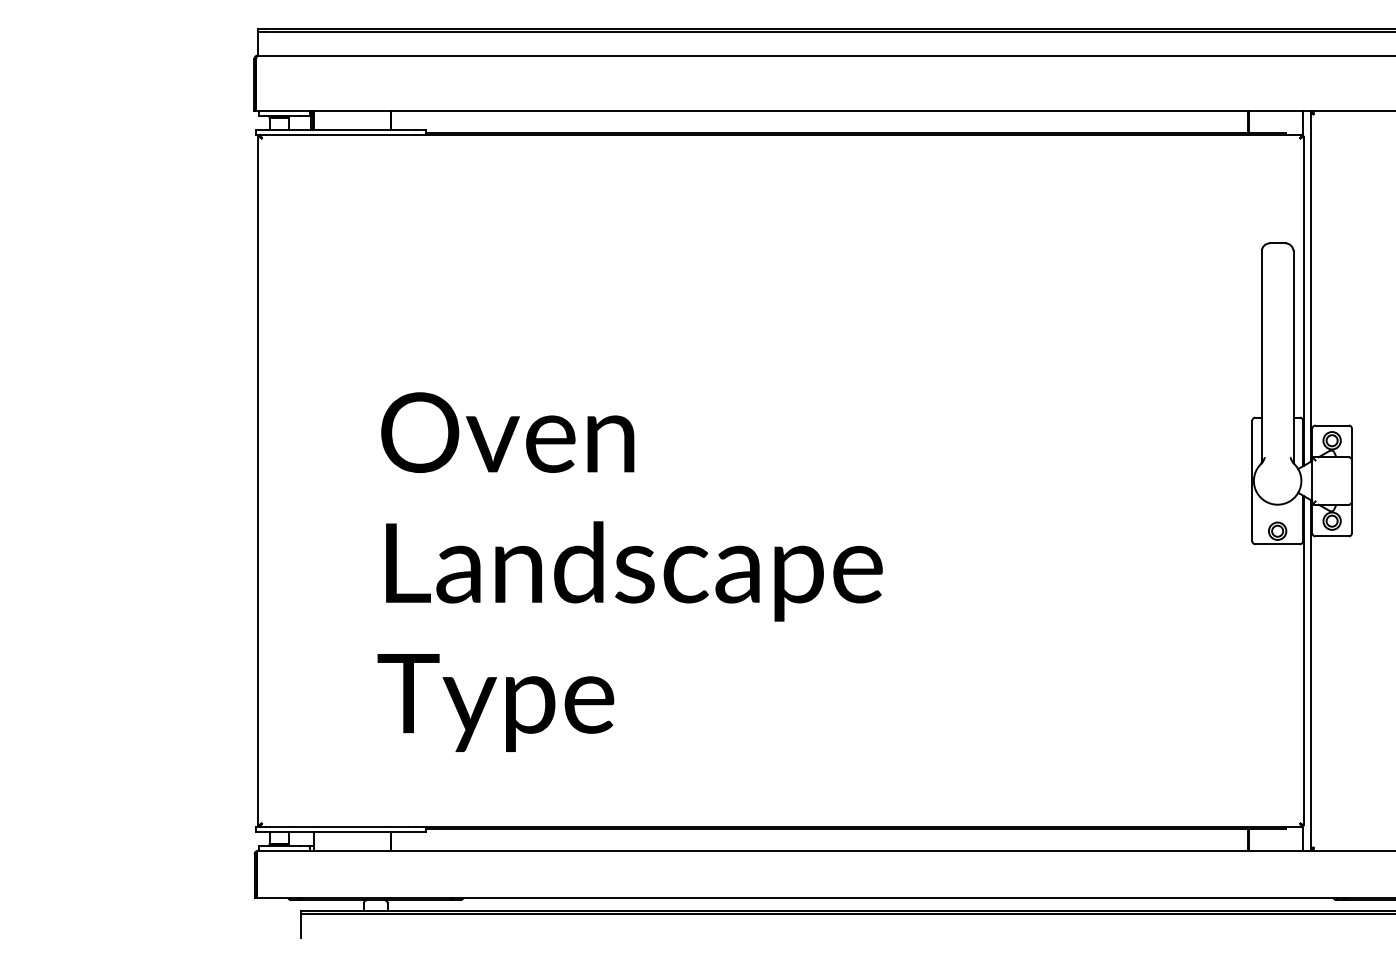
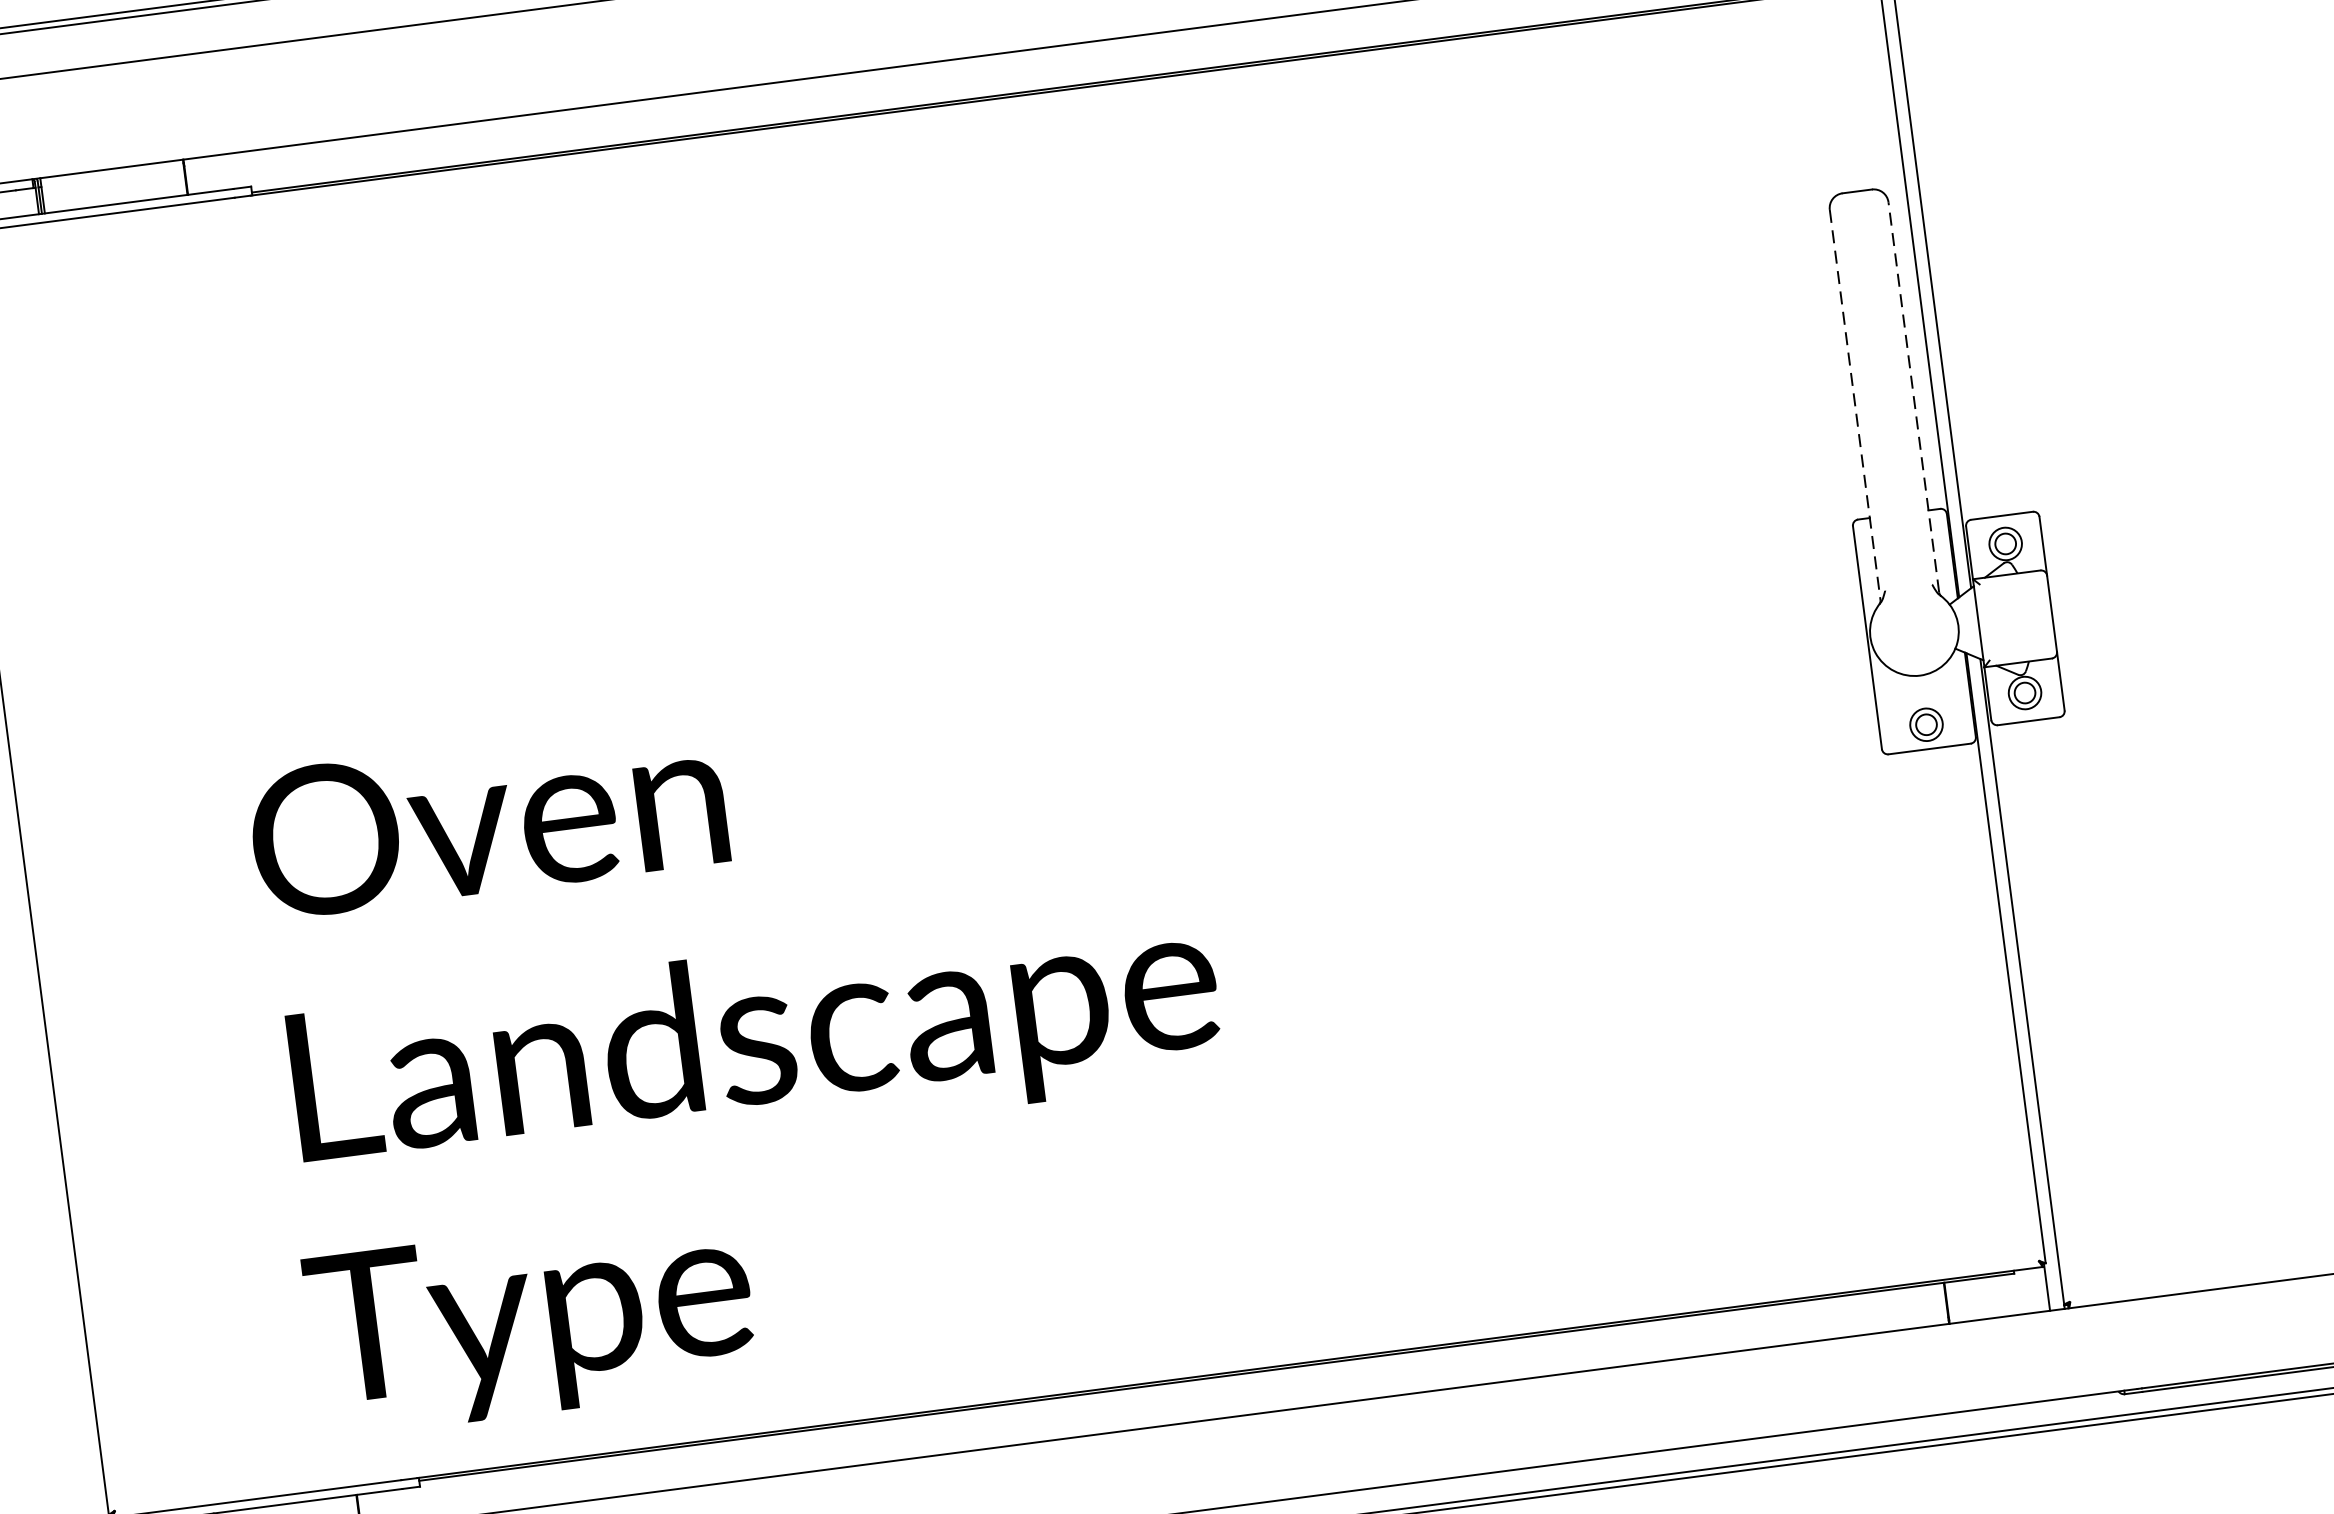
line: (1293, 356) -> (1913, 397), solid -> dashed
line: (1261, 357) -> (1854, 406), solid -> dashed
text: (629, 571) -> (747, 1046), moved

